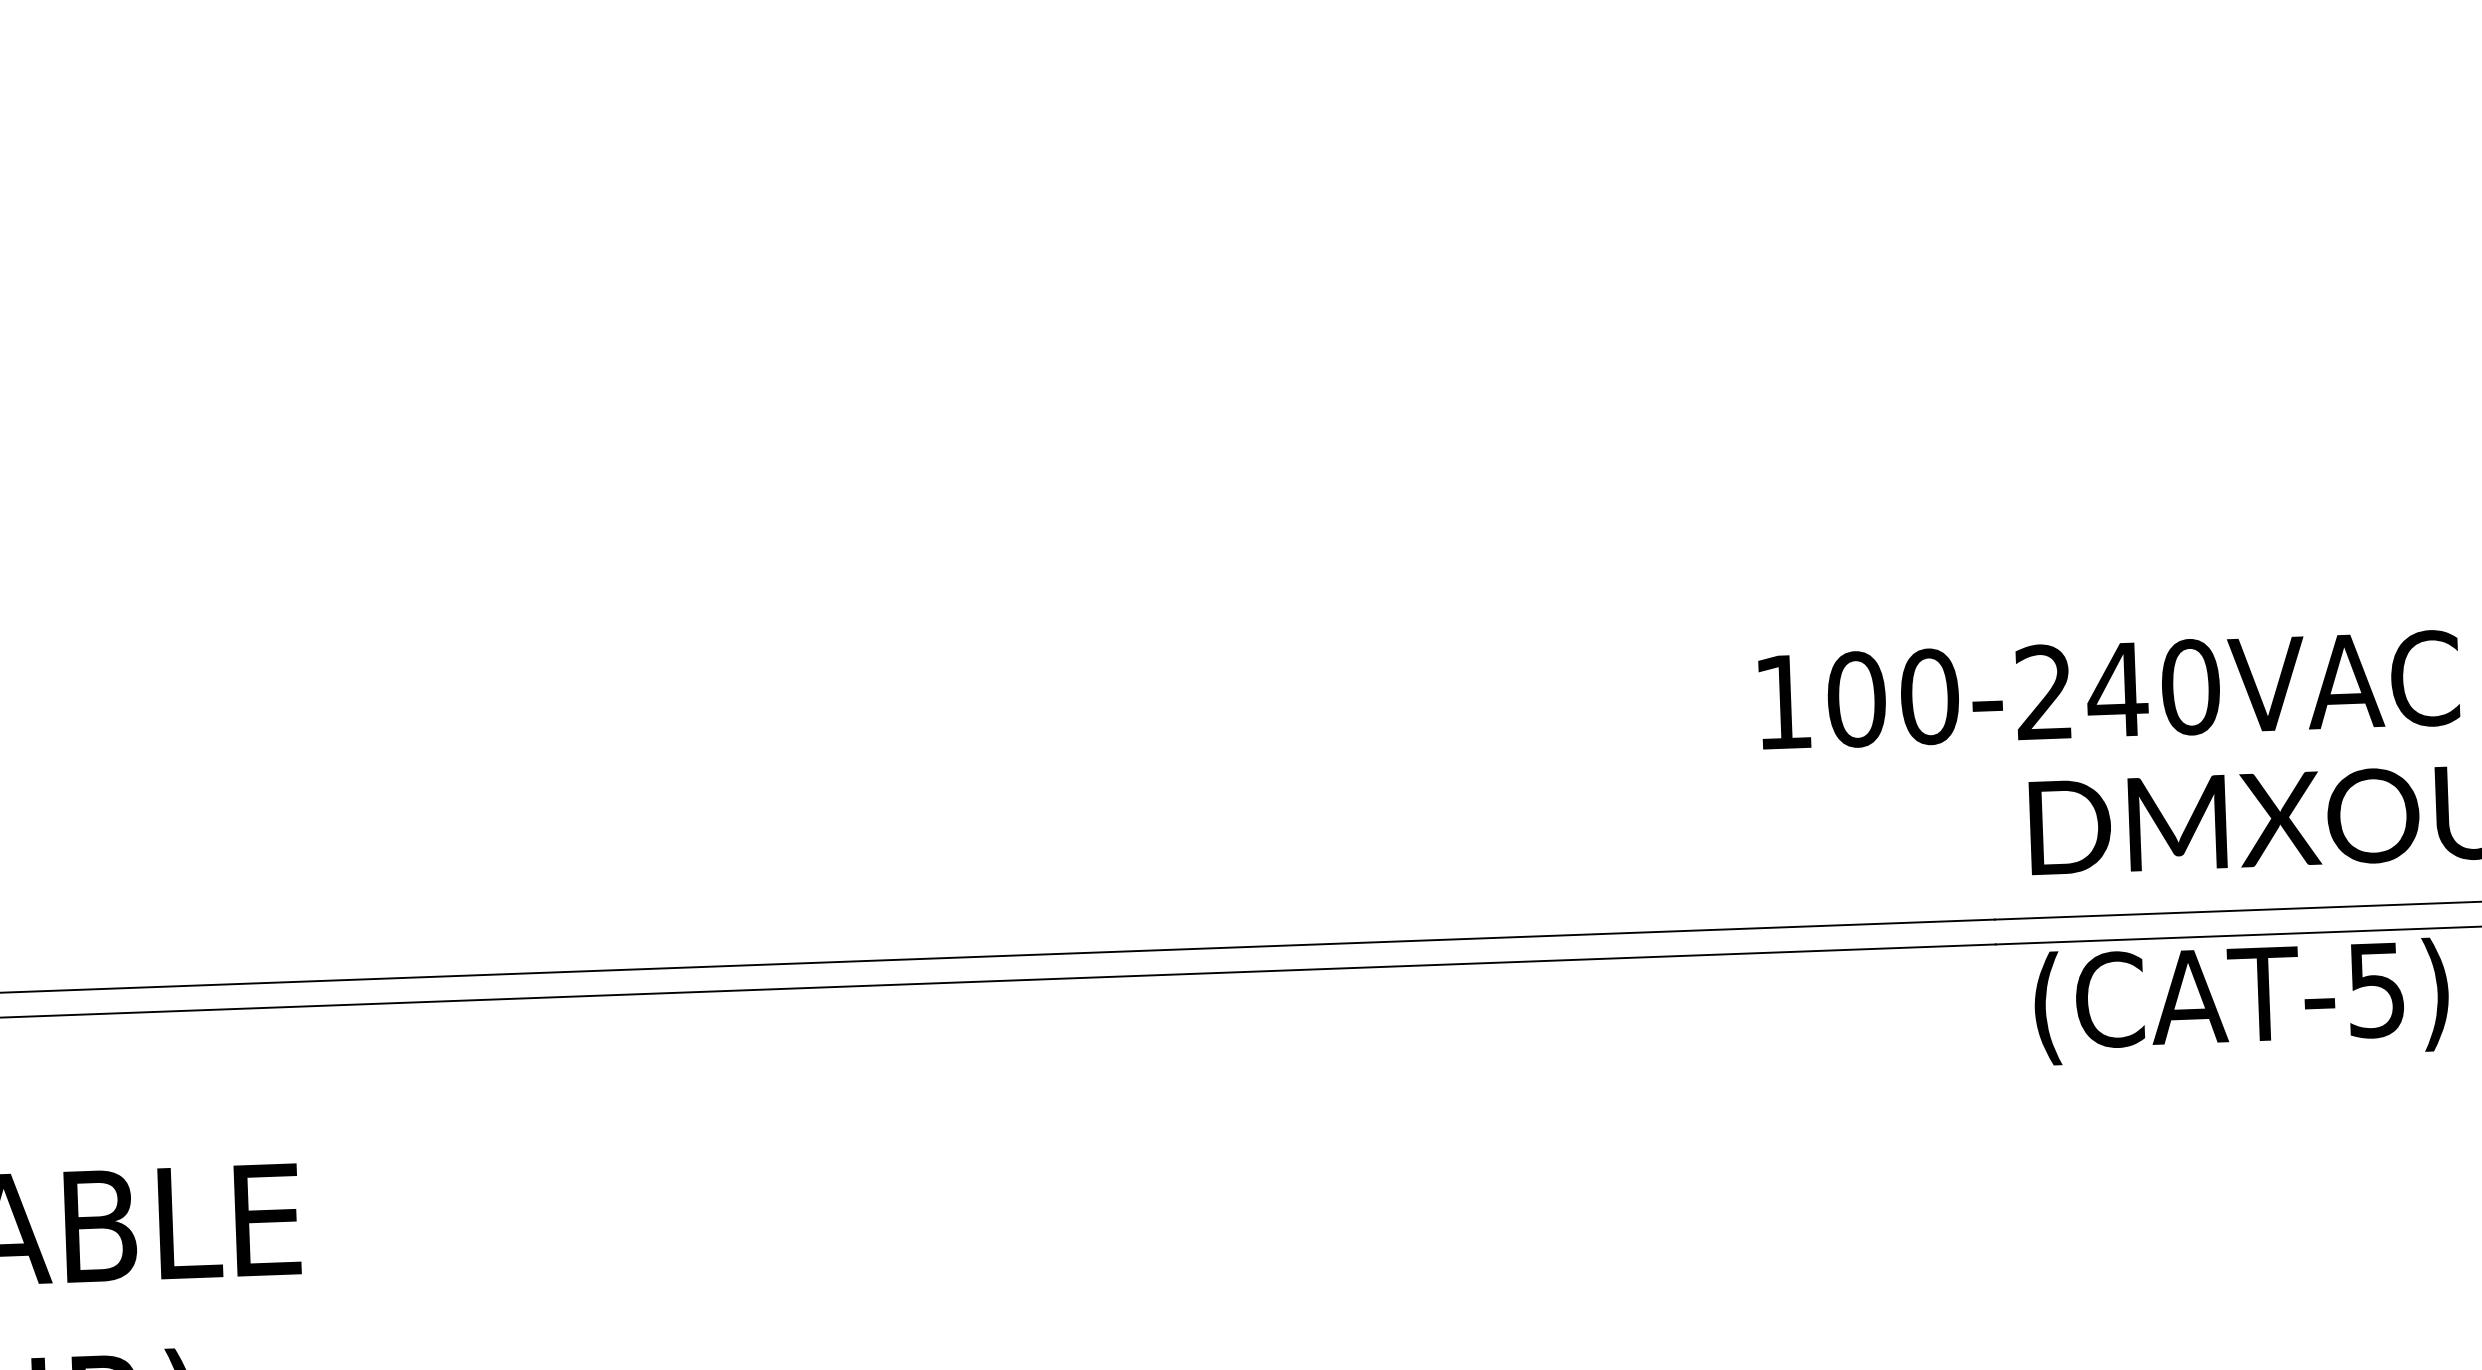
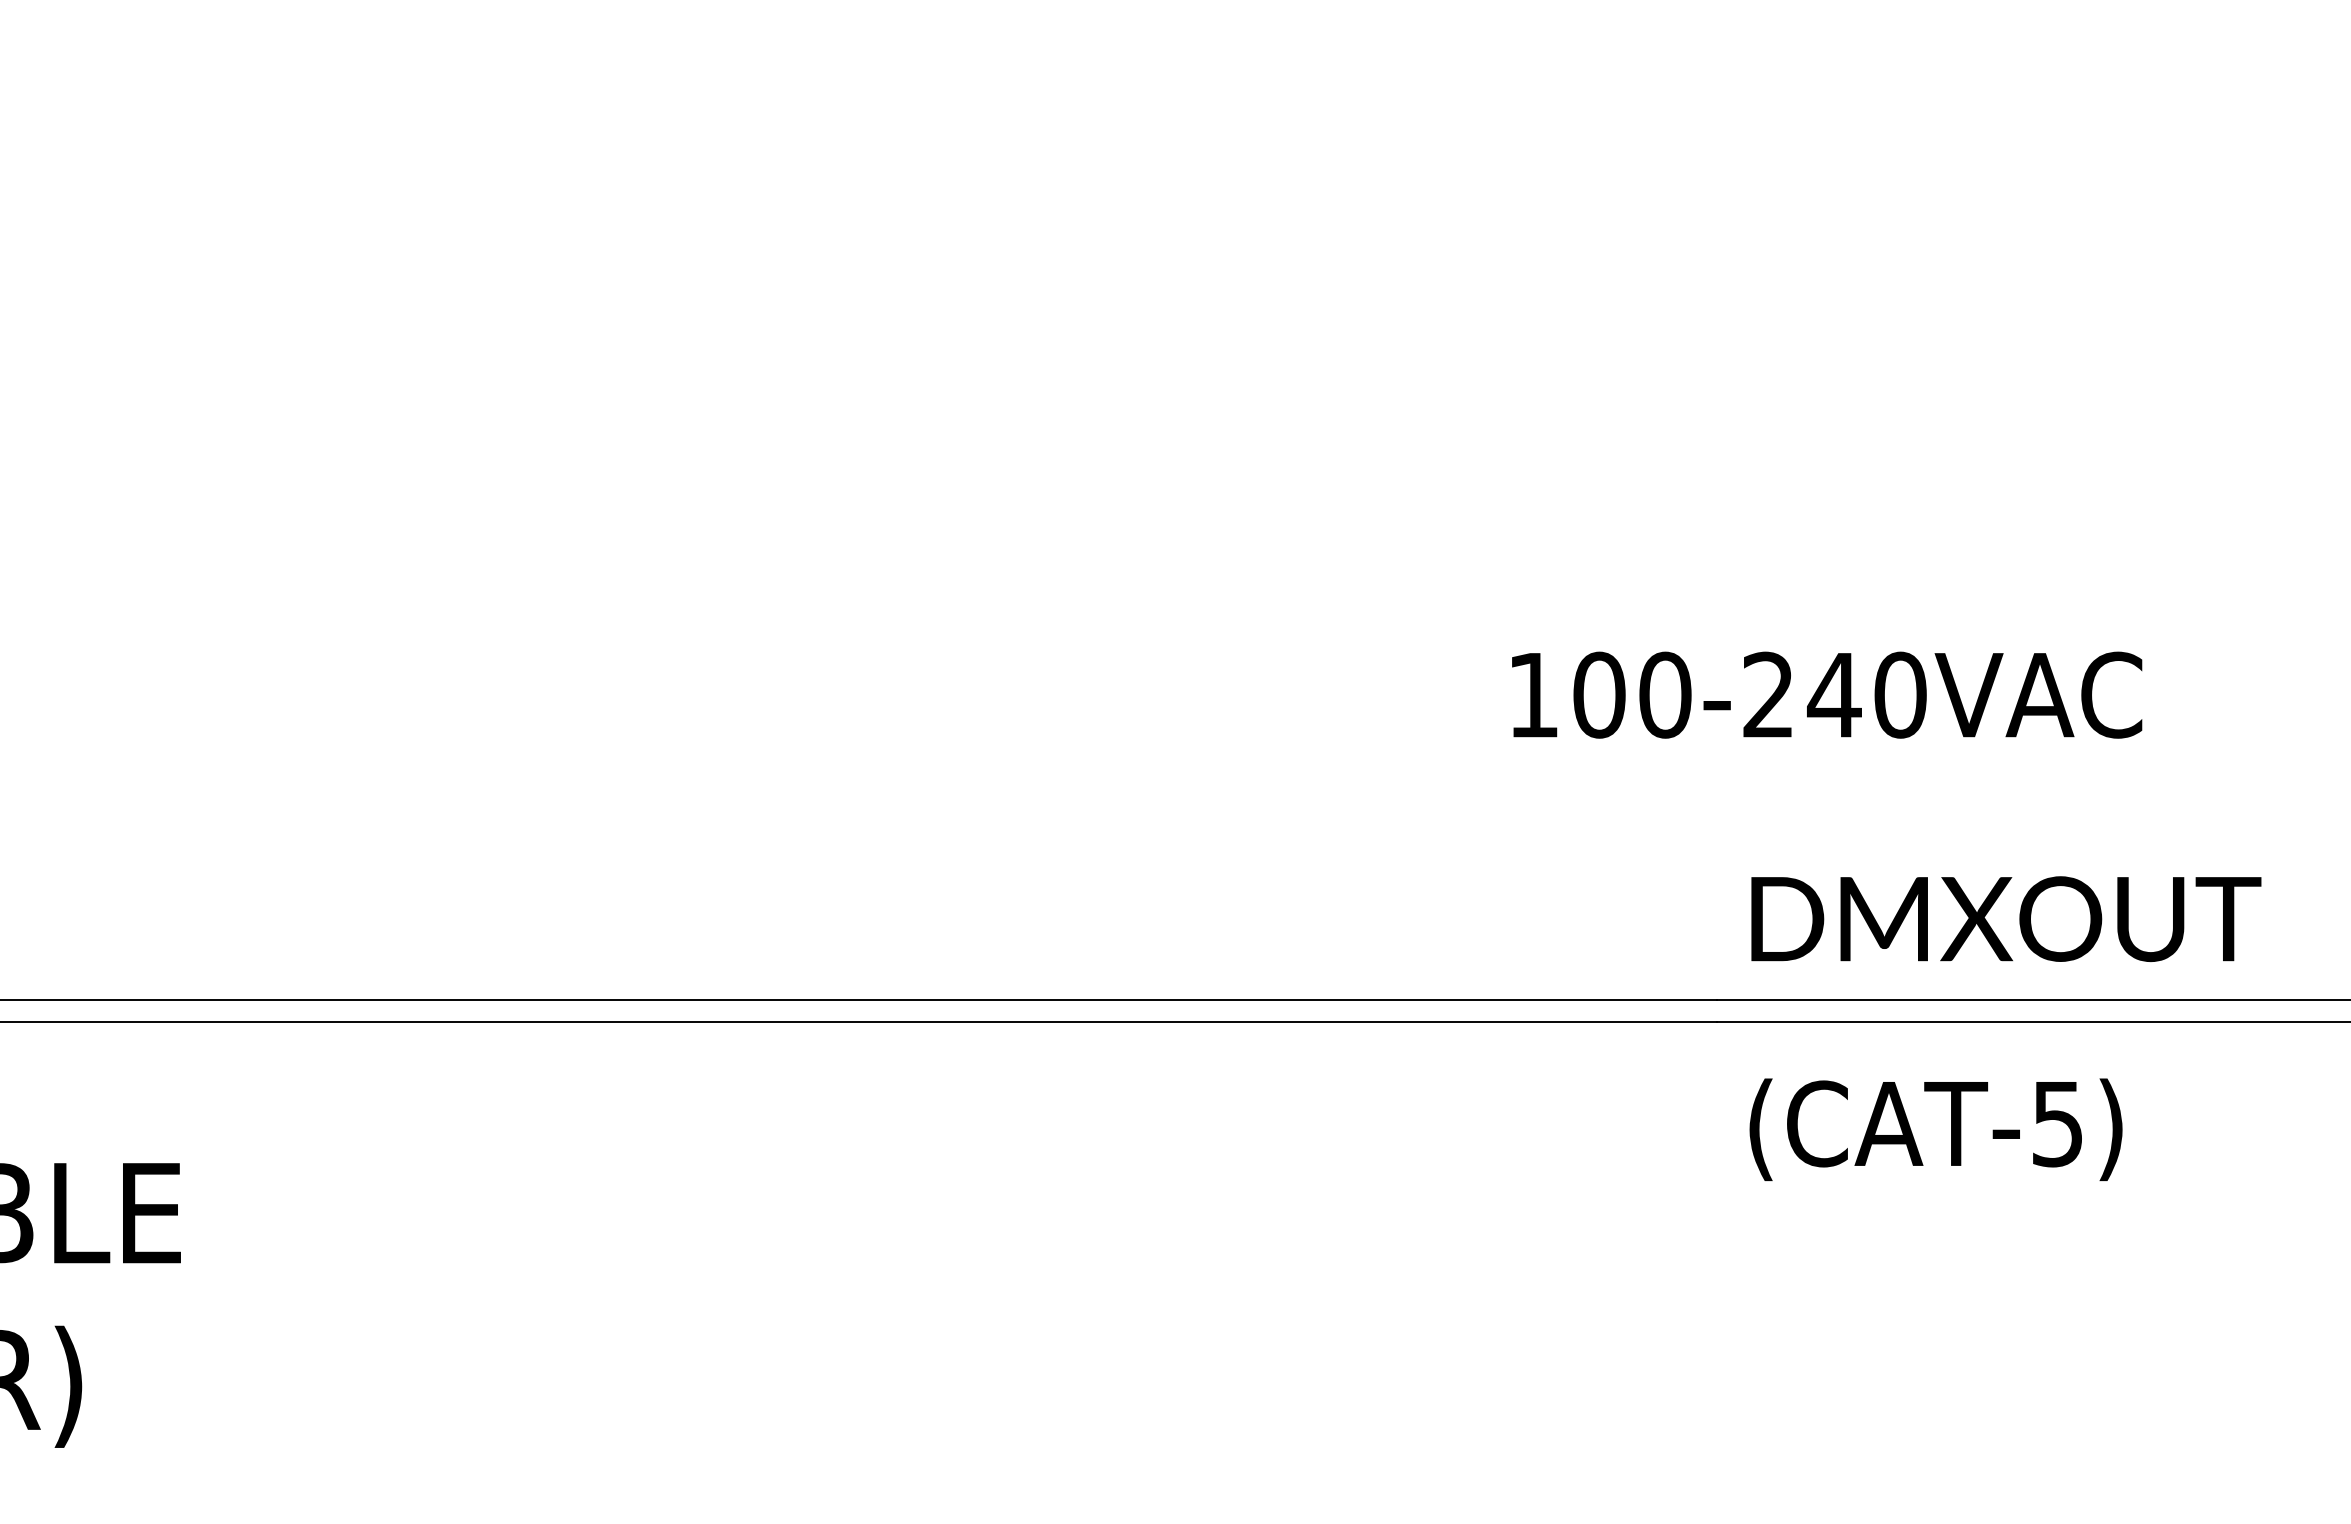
text: (2109, 689) -> (1827, 694), moved
text: (2241, 1001) -> (1935, 1129), moved

